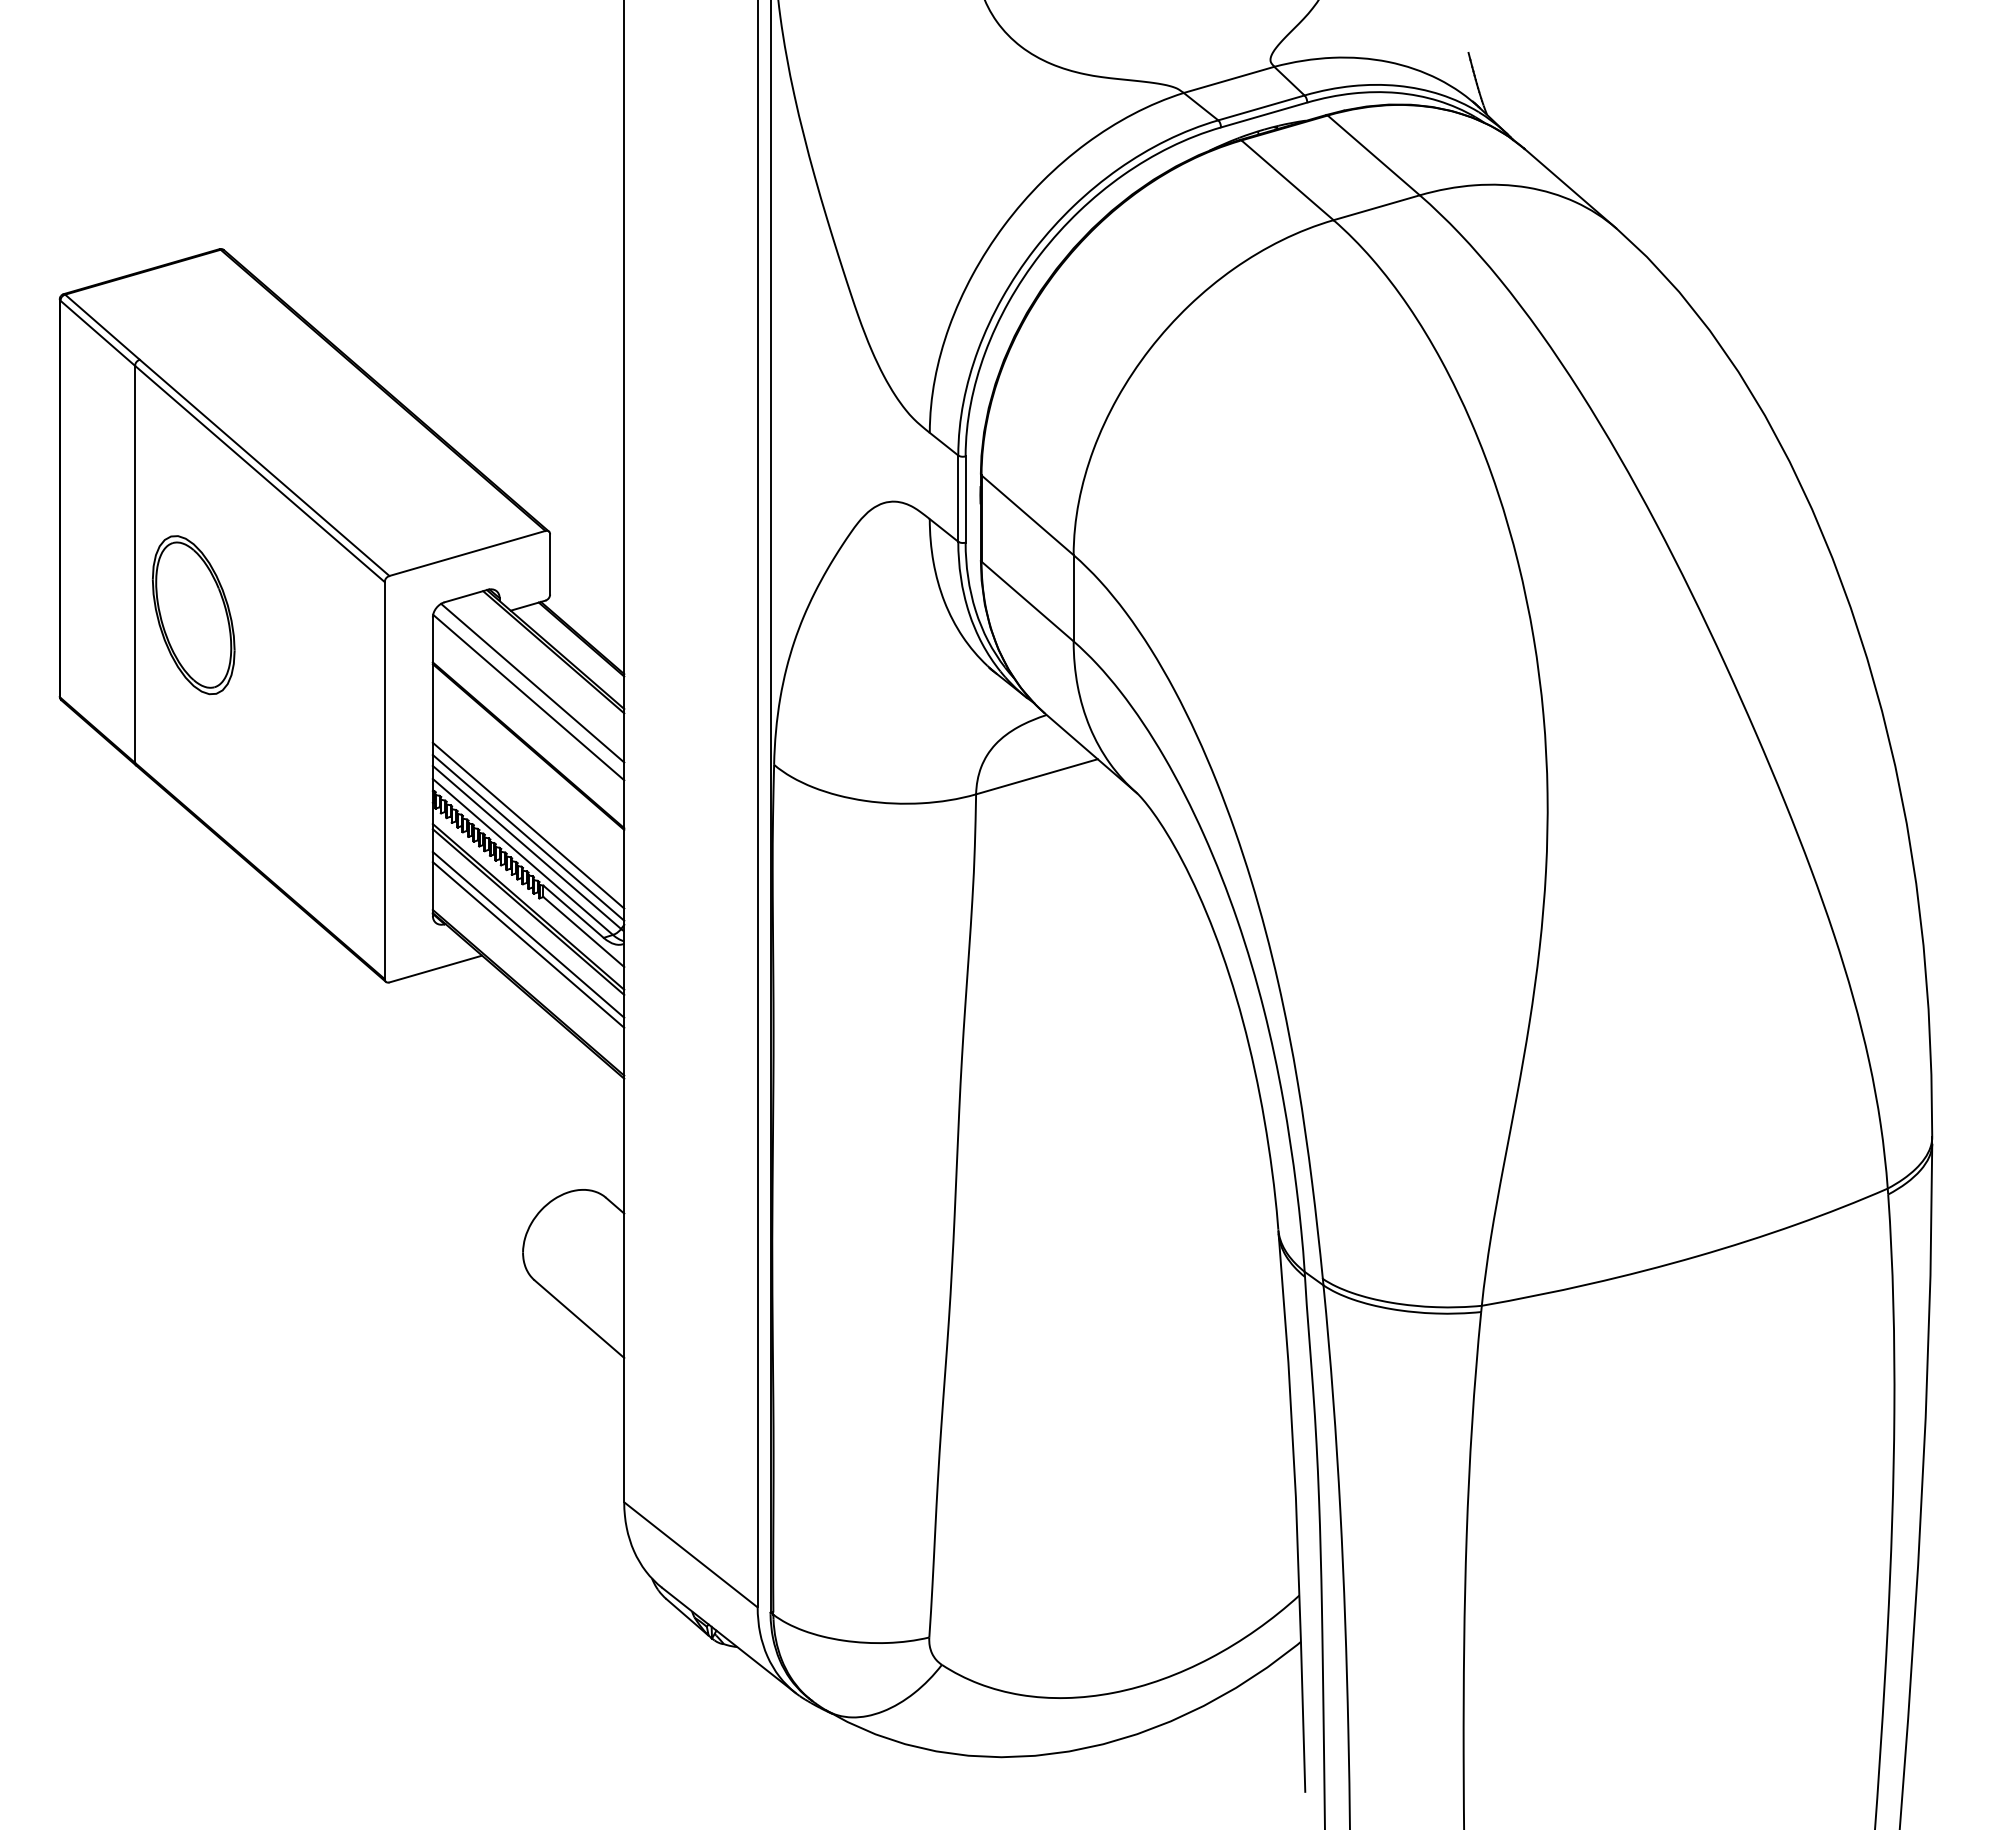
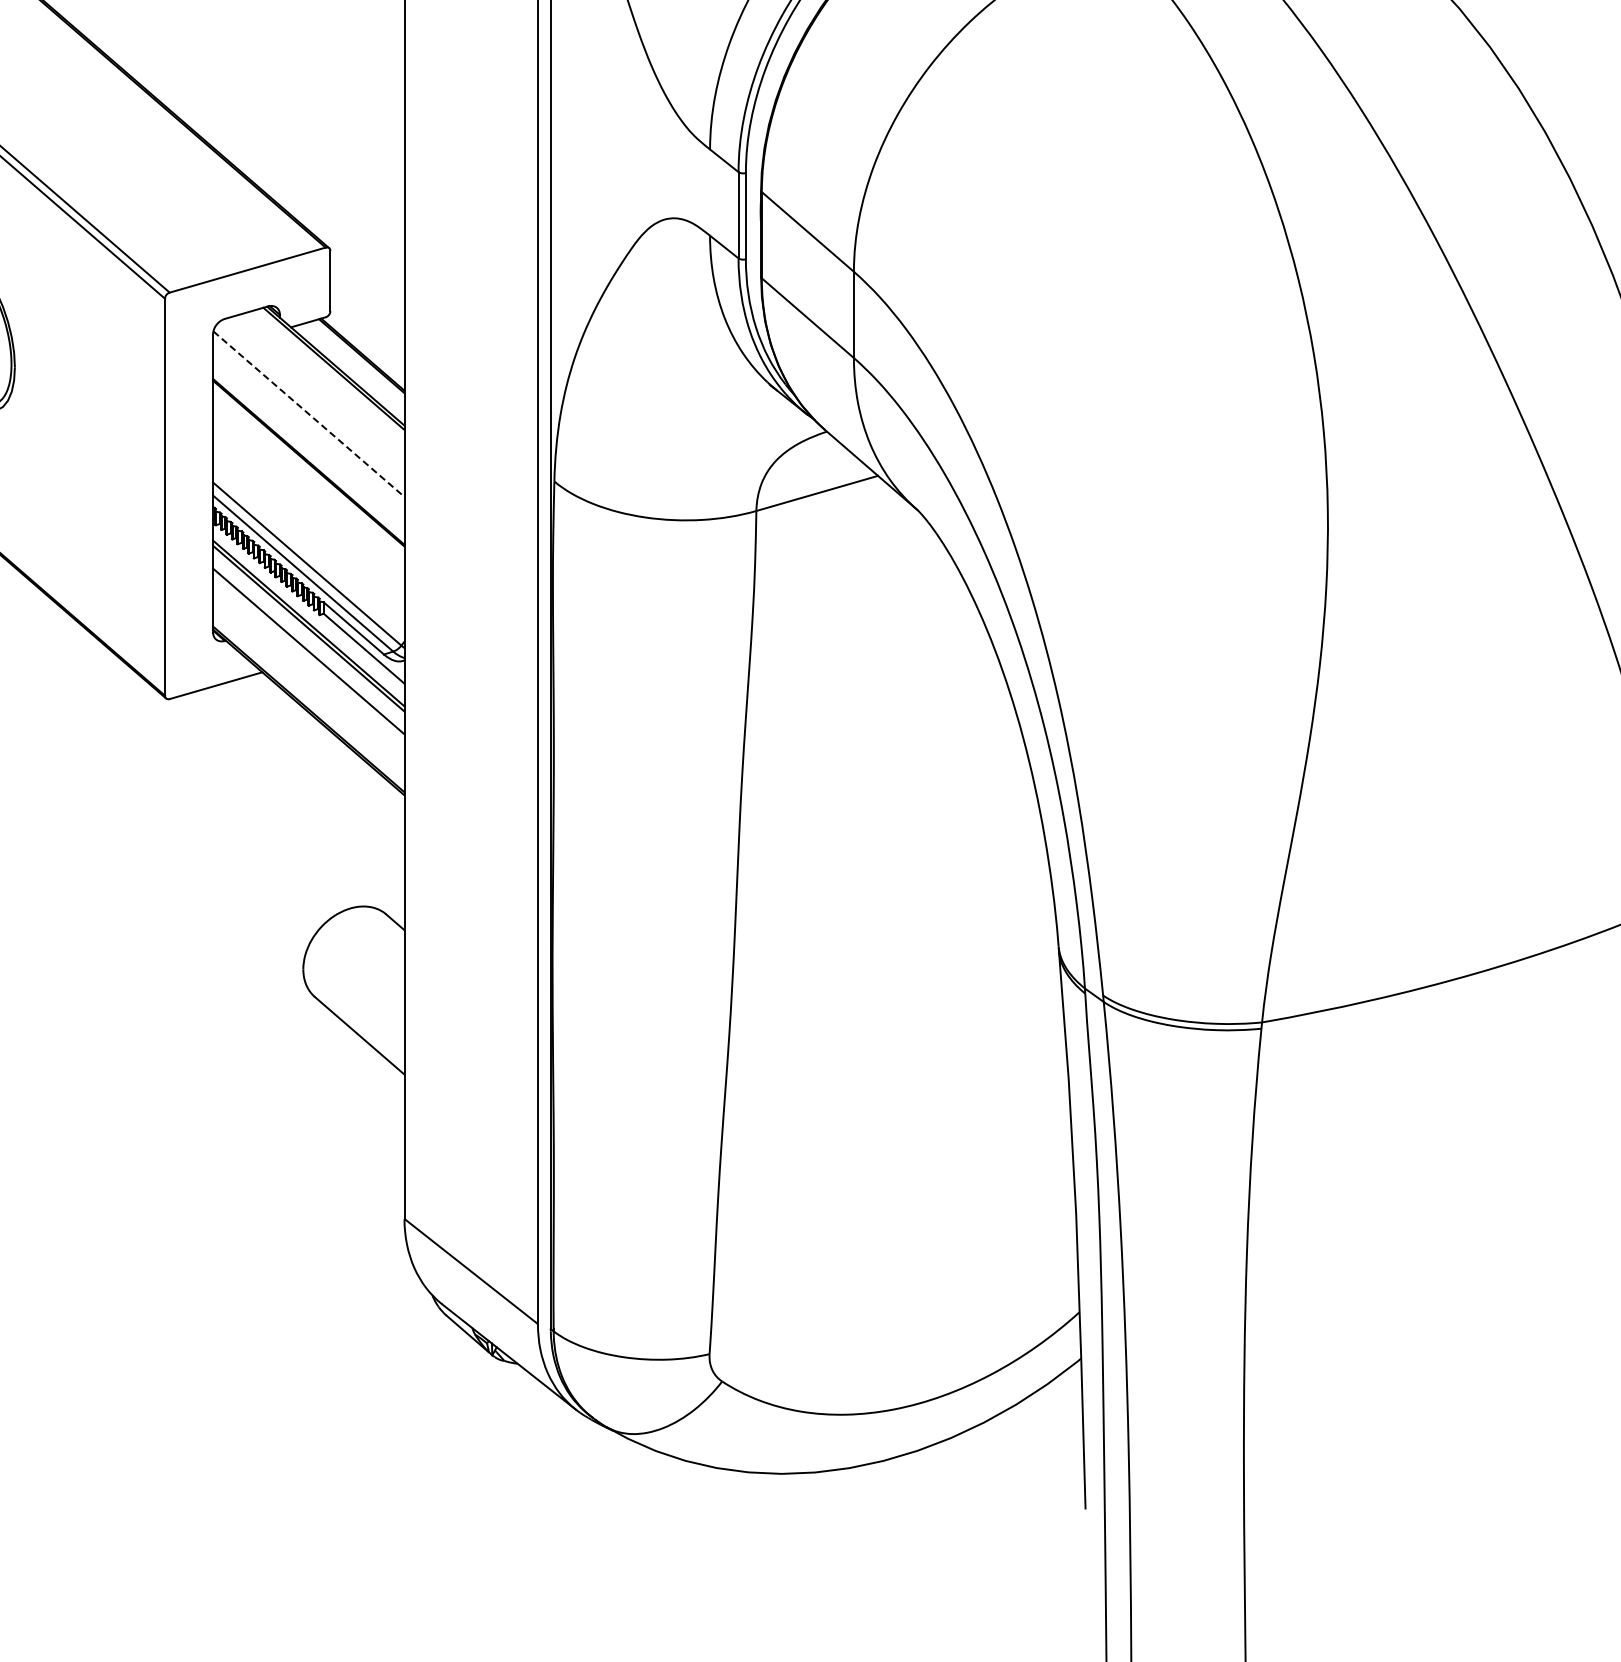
line: (532, 682) -> (312, 399), removed
line: (529, 697) -> (309, 414), solid -> dashed
line: (528, 825) -> (308, 542), removed
line: (528, 837) -> (308, 554), removed
line: (528, 944) -> (308, 661), removed

